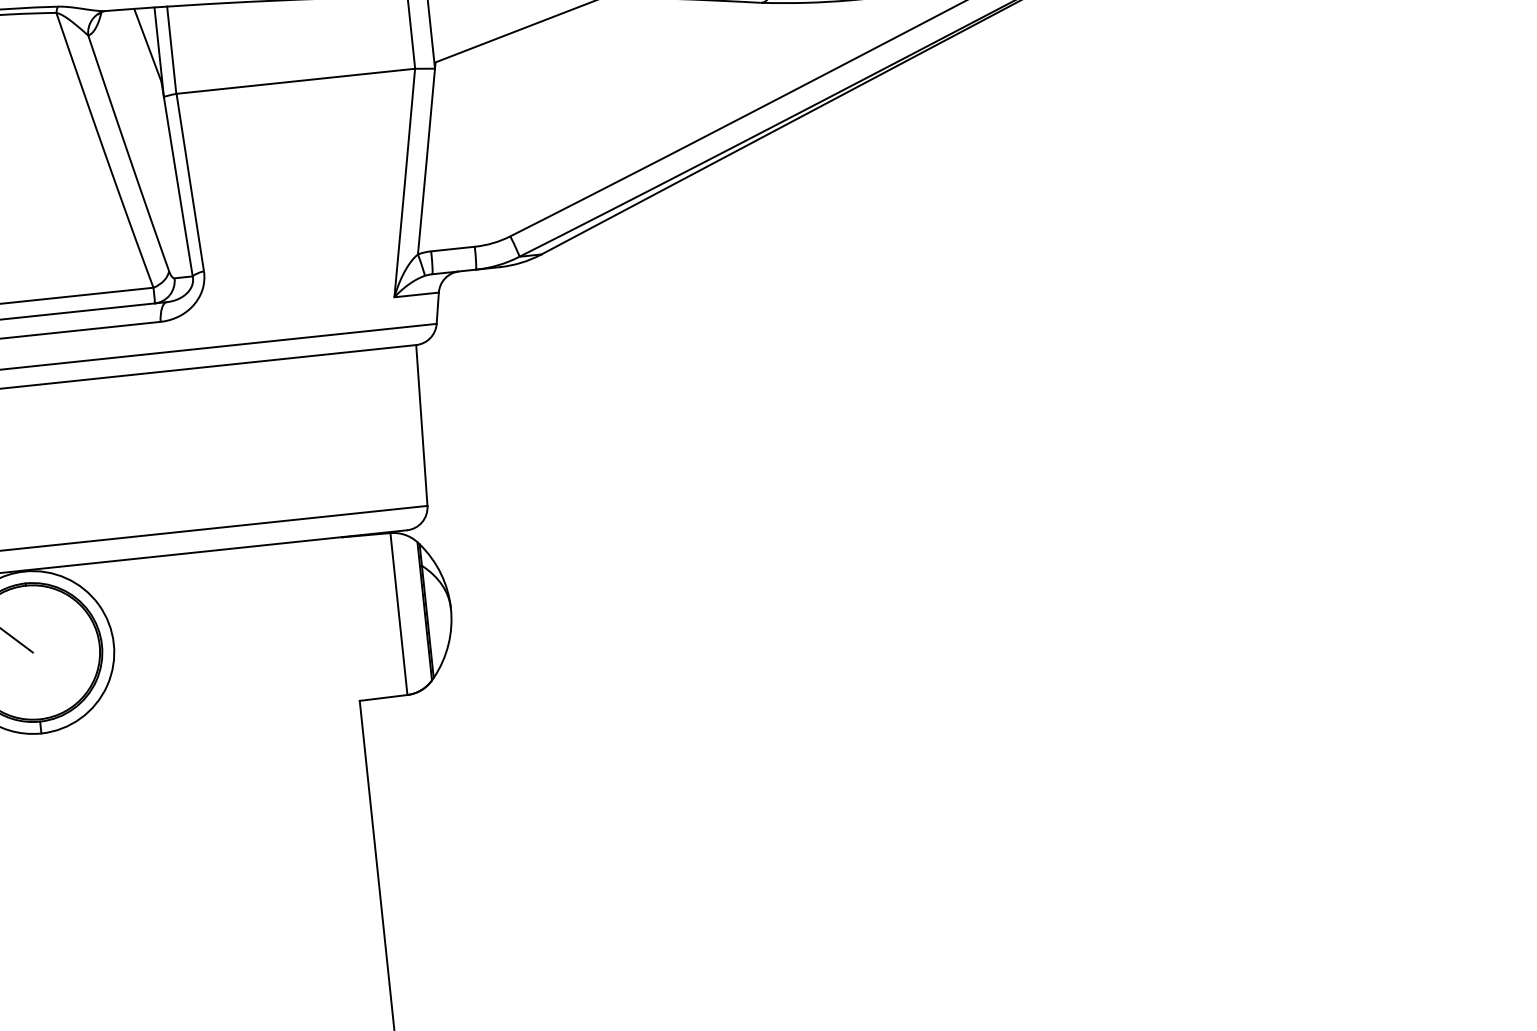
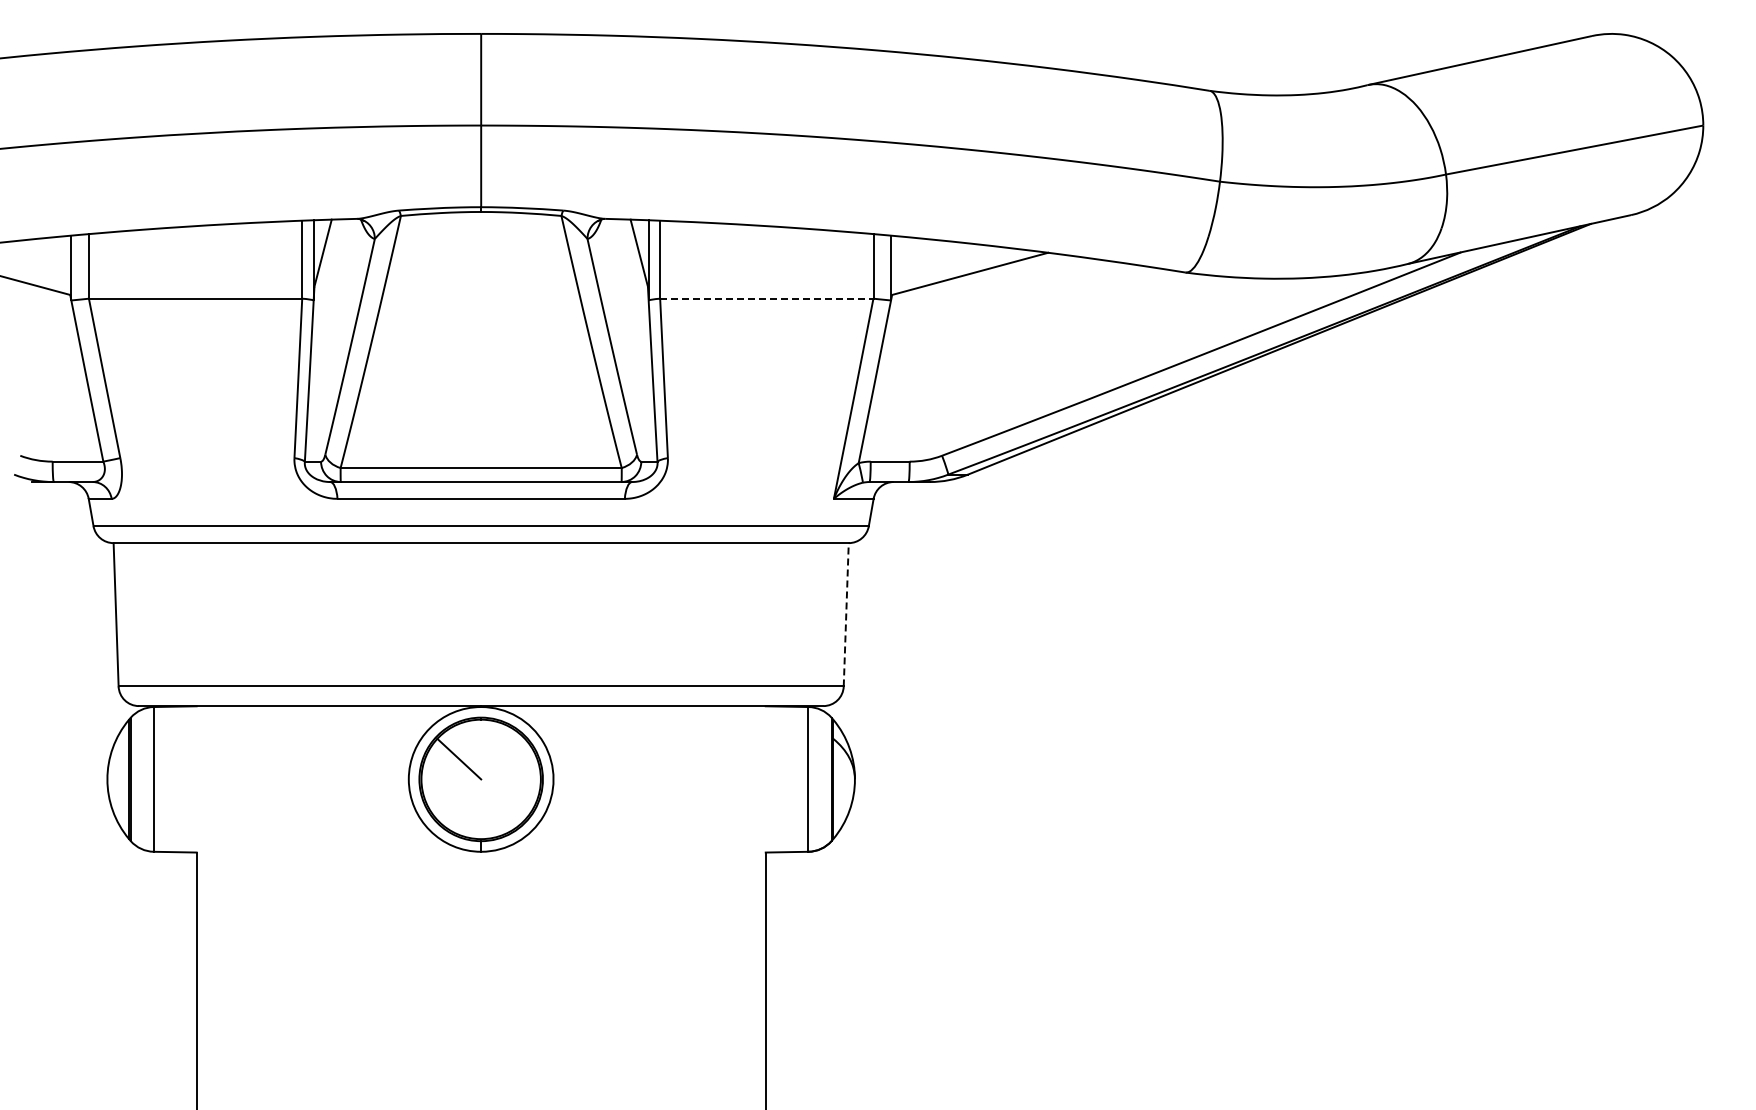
line: (295, 81) -> (766, 298), solid -> dashed
line: (422, 425) -> (846, 614), solid -> dashed

